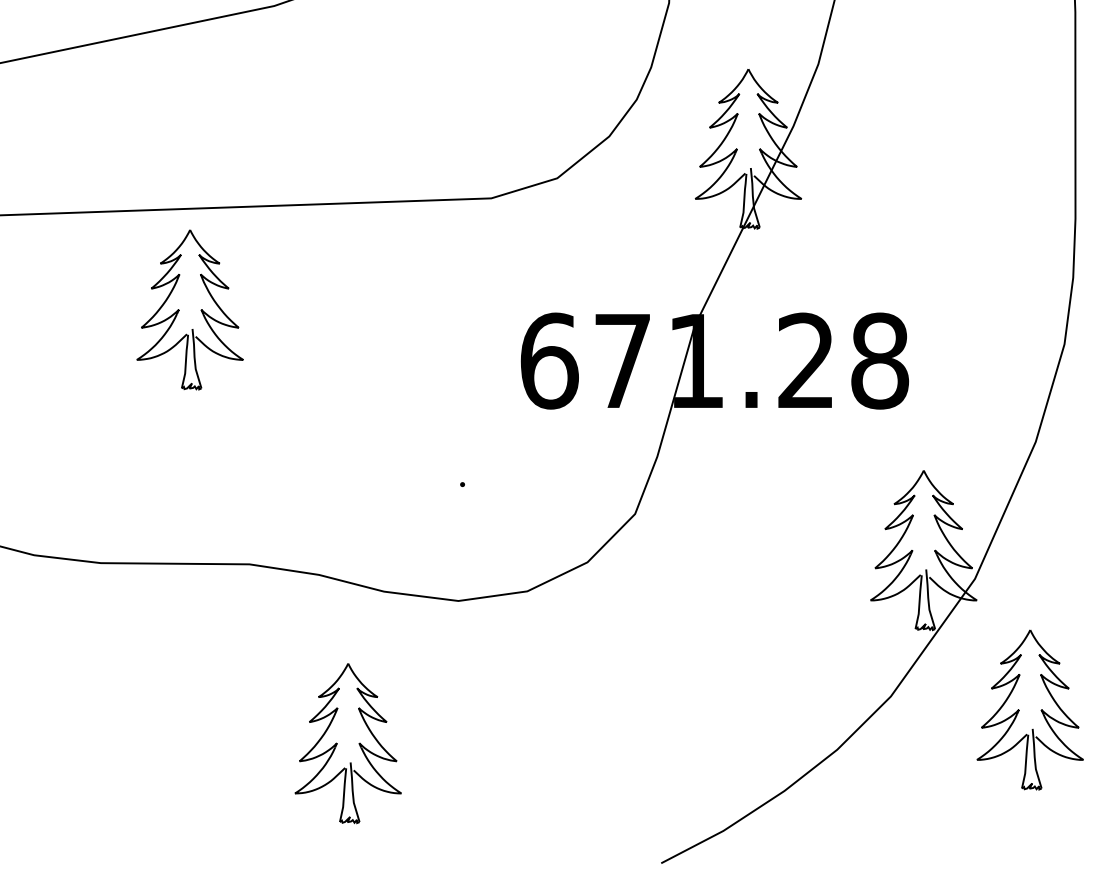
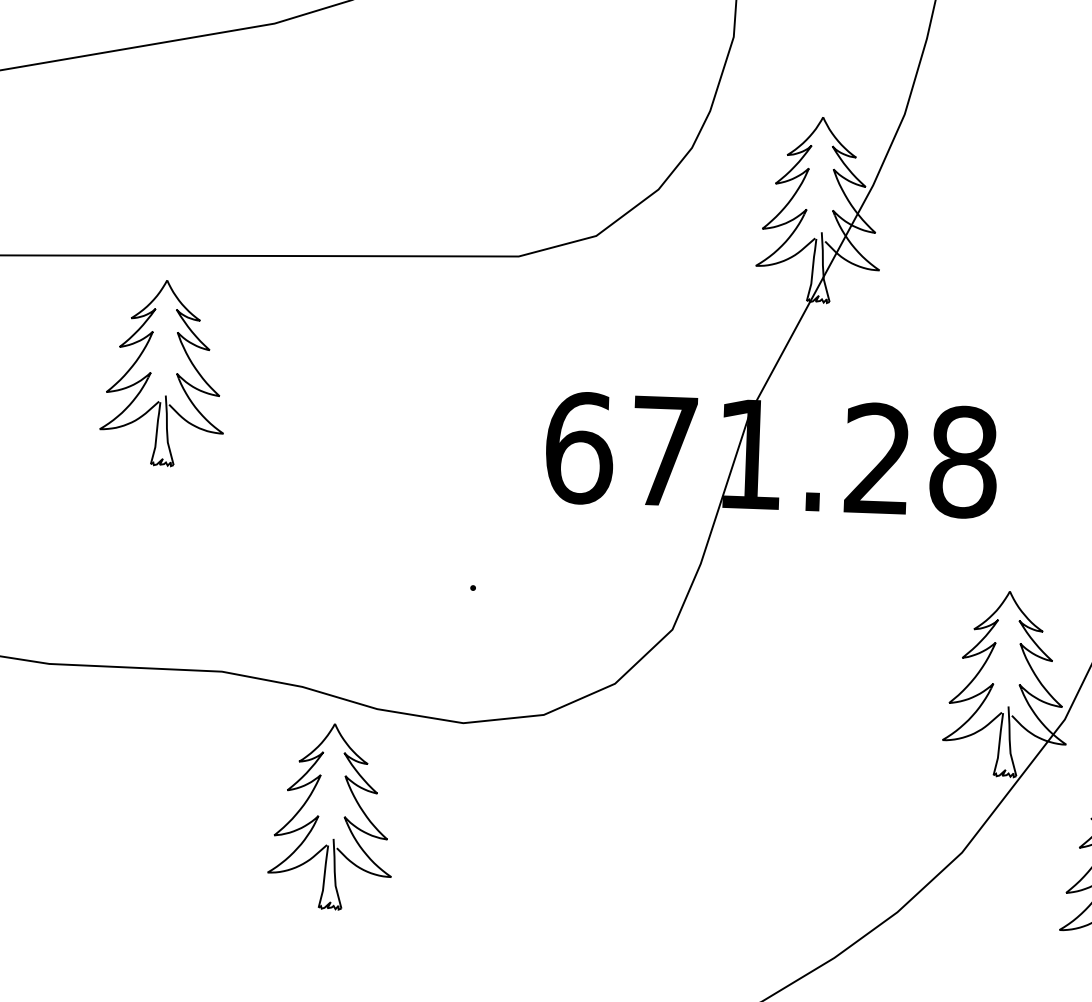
part: (347, 743) -> (330, 816), moved

